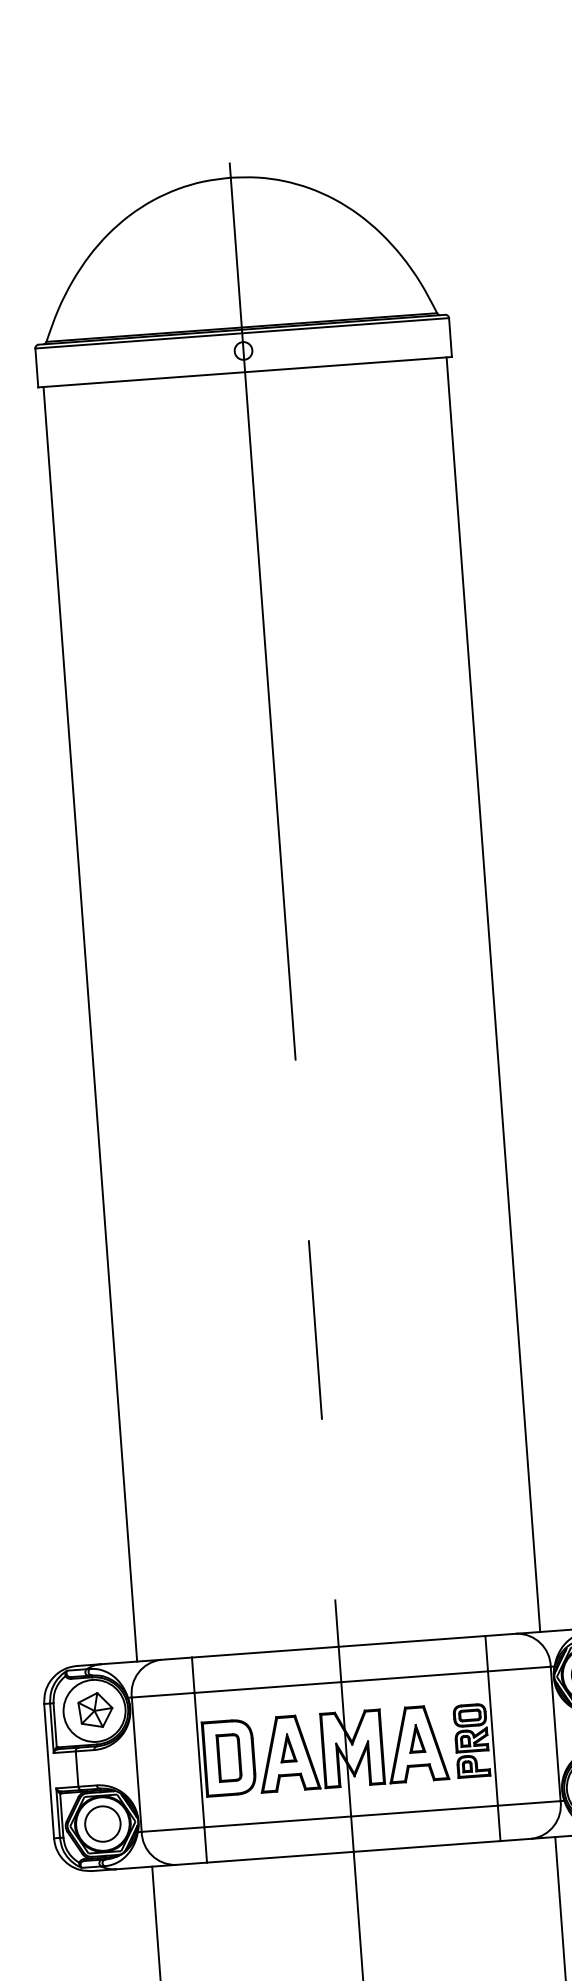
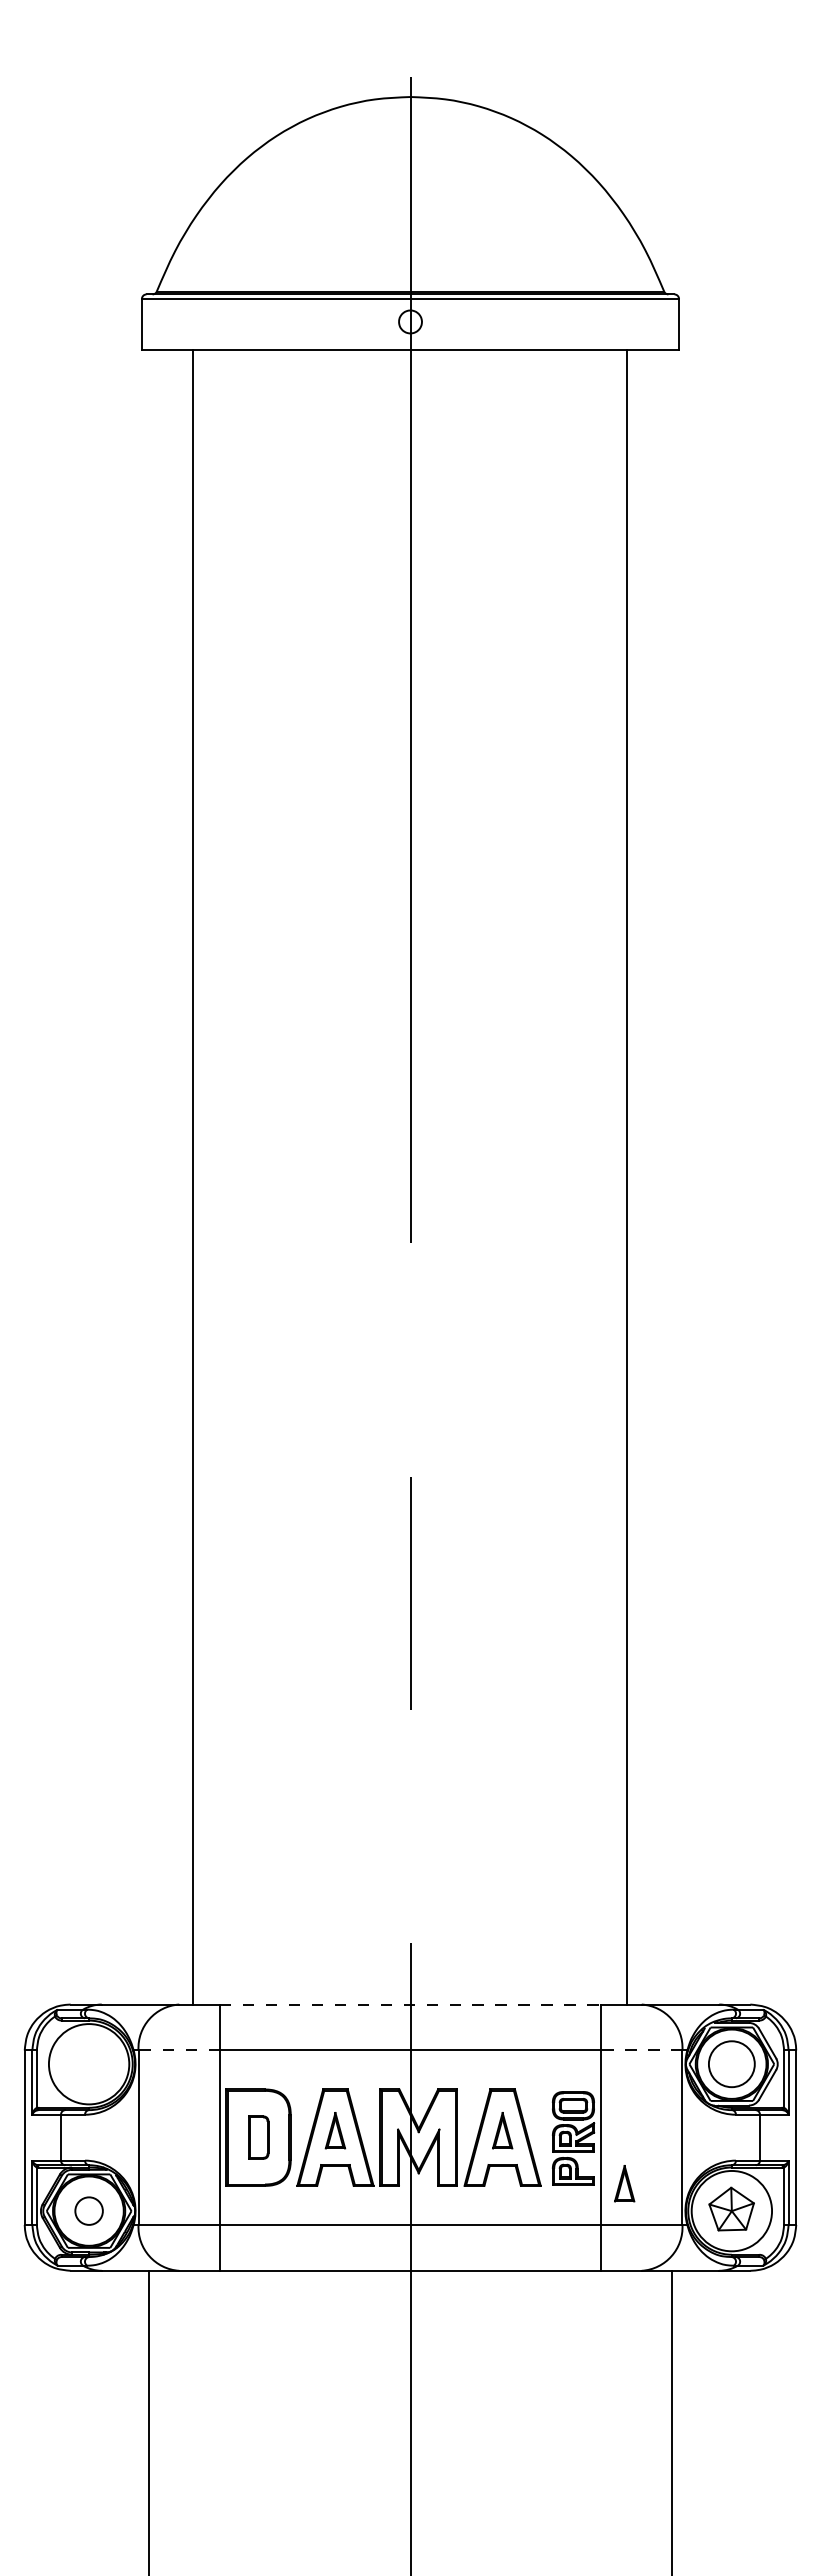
line: (493, 994) -> (627, 1176), moved
line: (90, 1023) -> (192, 1176), moved
line: (338, 1646) -> (410, 2004), solid -> dashed
line: (519, 1669) -> (641, 2050), solid -> dashed
line: (163, 1695) -> (179, 2050), solid -> dashed
part: (95, 1710) -> (90, 2063), removed
part: (229, 1757) -> (258, 2137), size x0.7
part: (513, 1772) -> (624, 2183), added
circle: (103, 1824) -> (89, 2211), size x0.6

